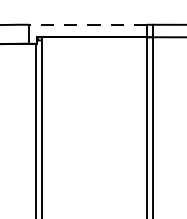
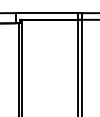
line: (86, 25) -> (46, 13), dashed -> solid

